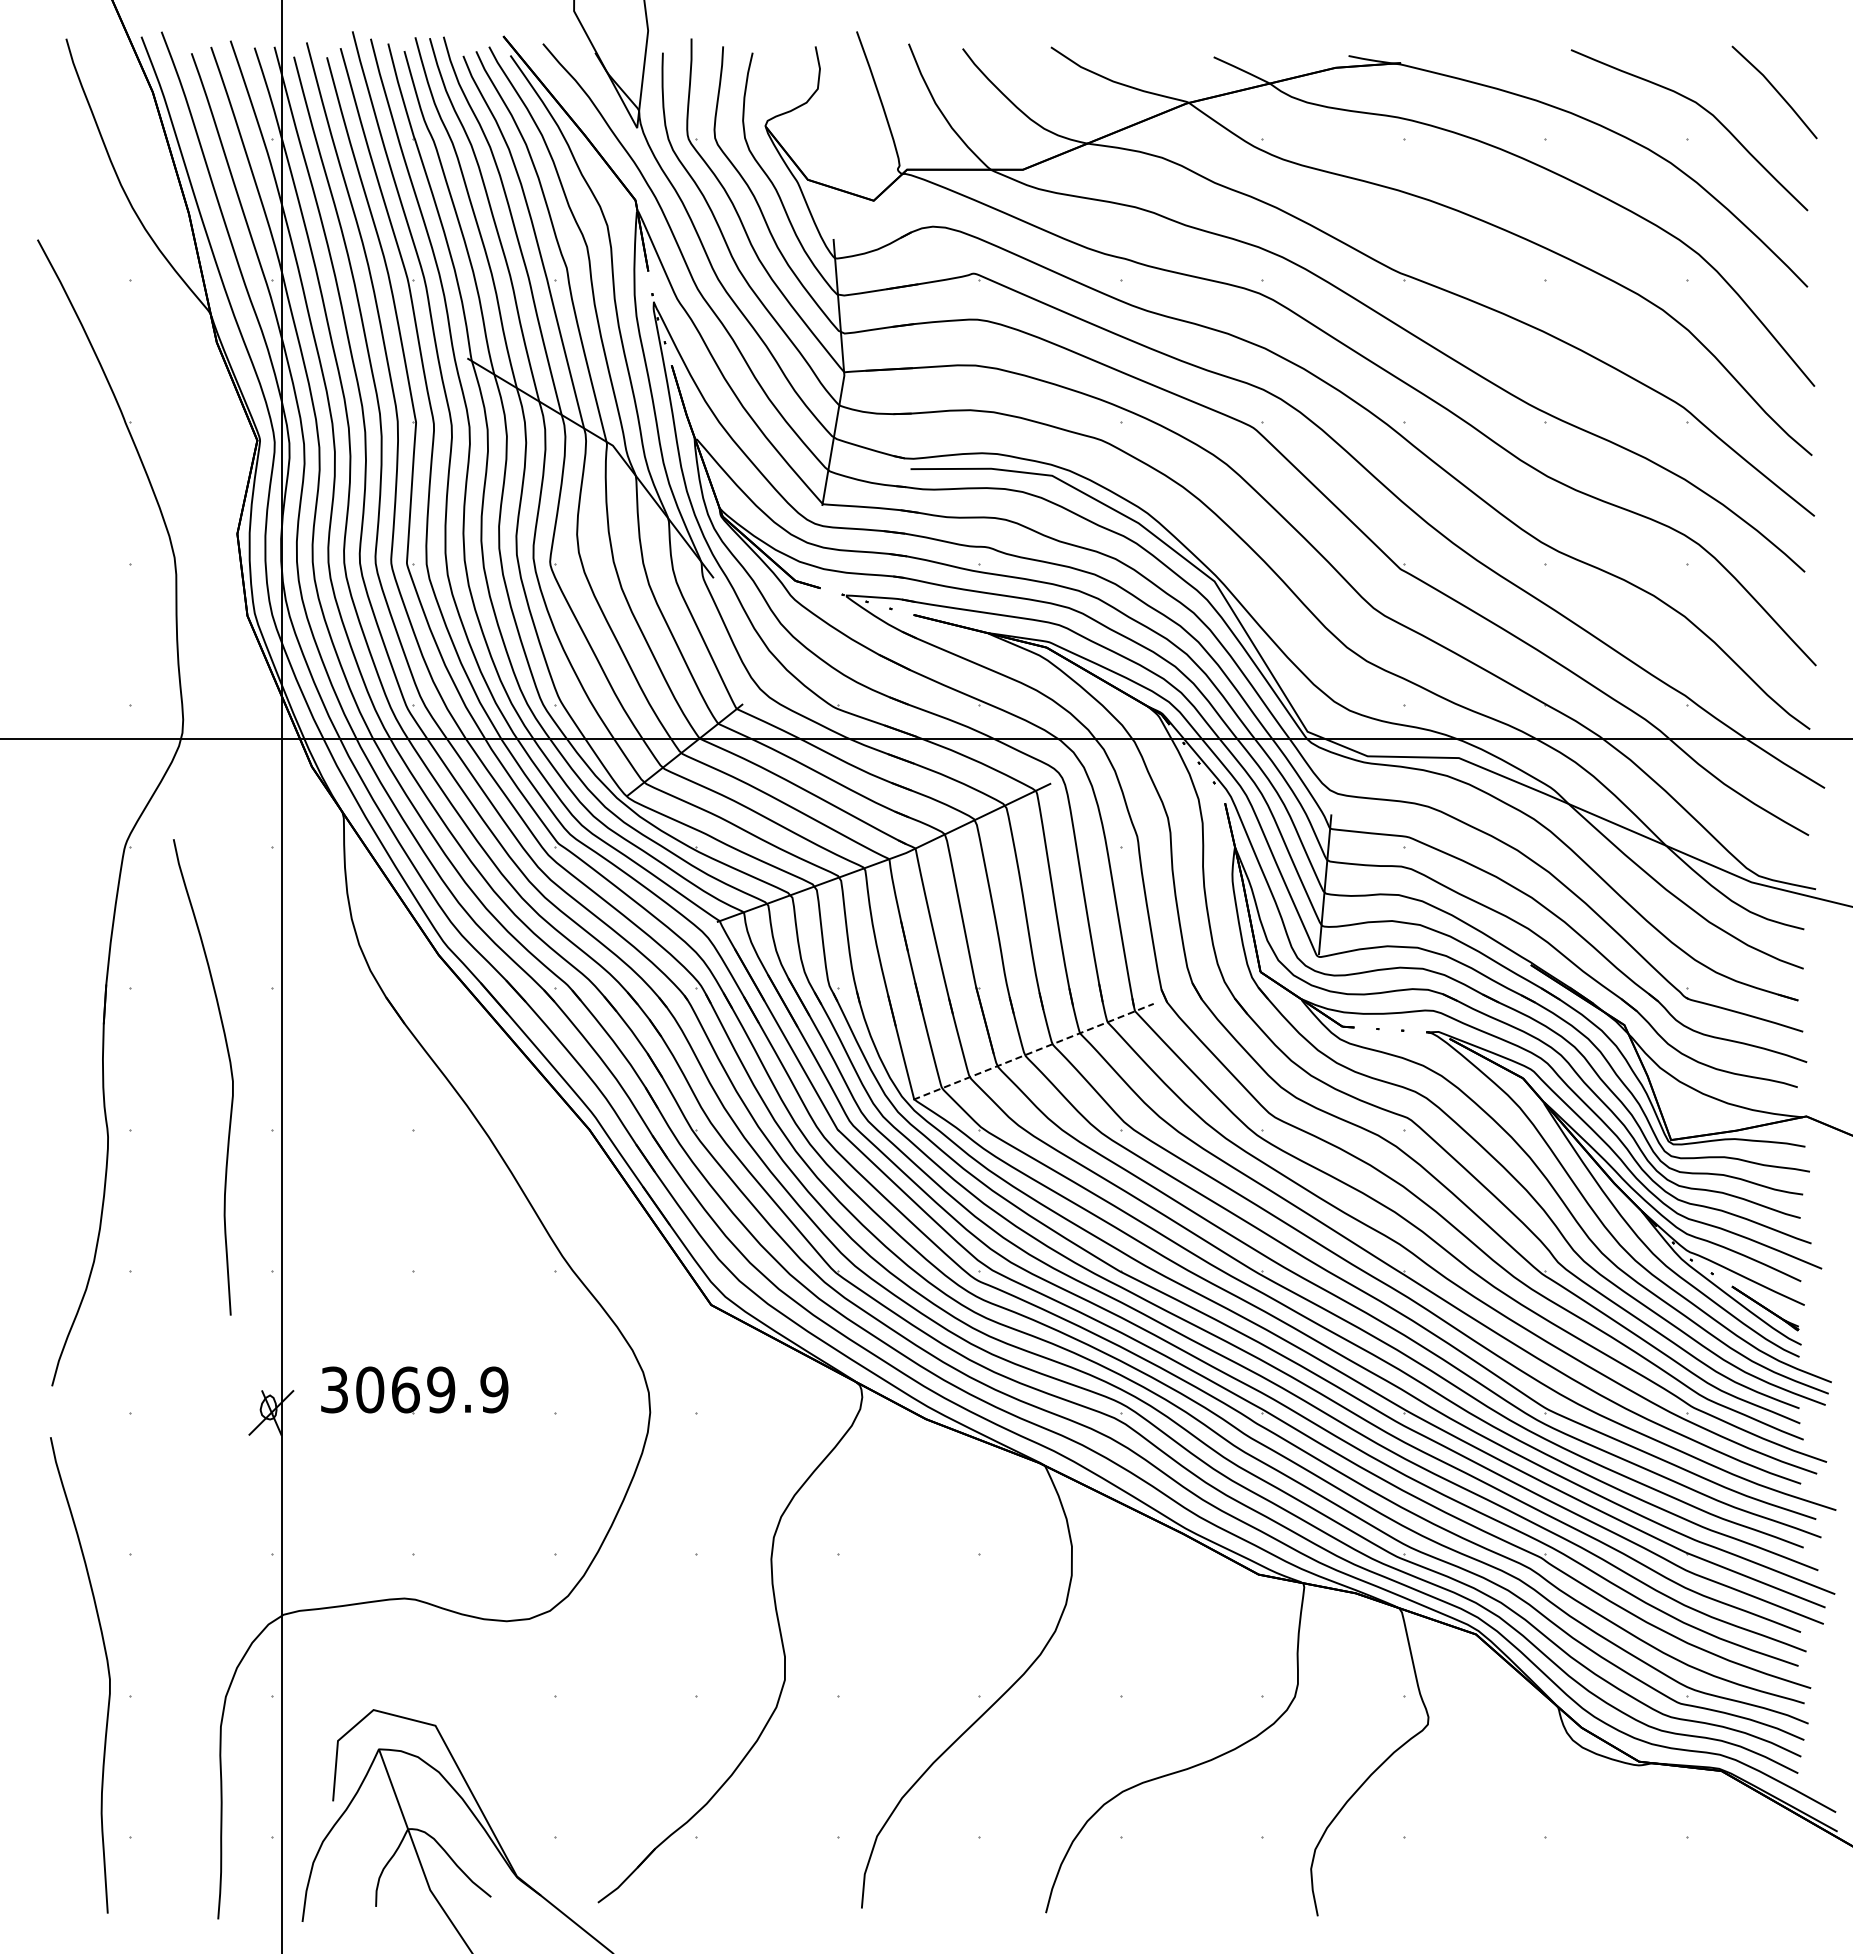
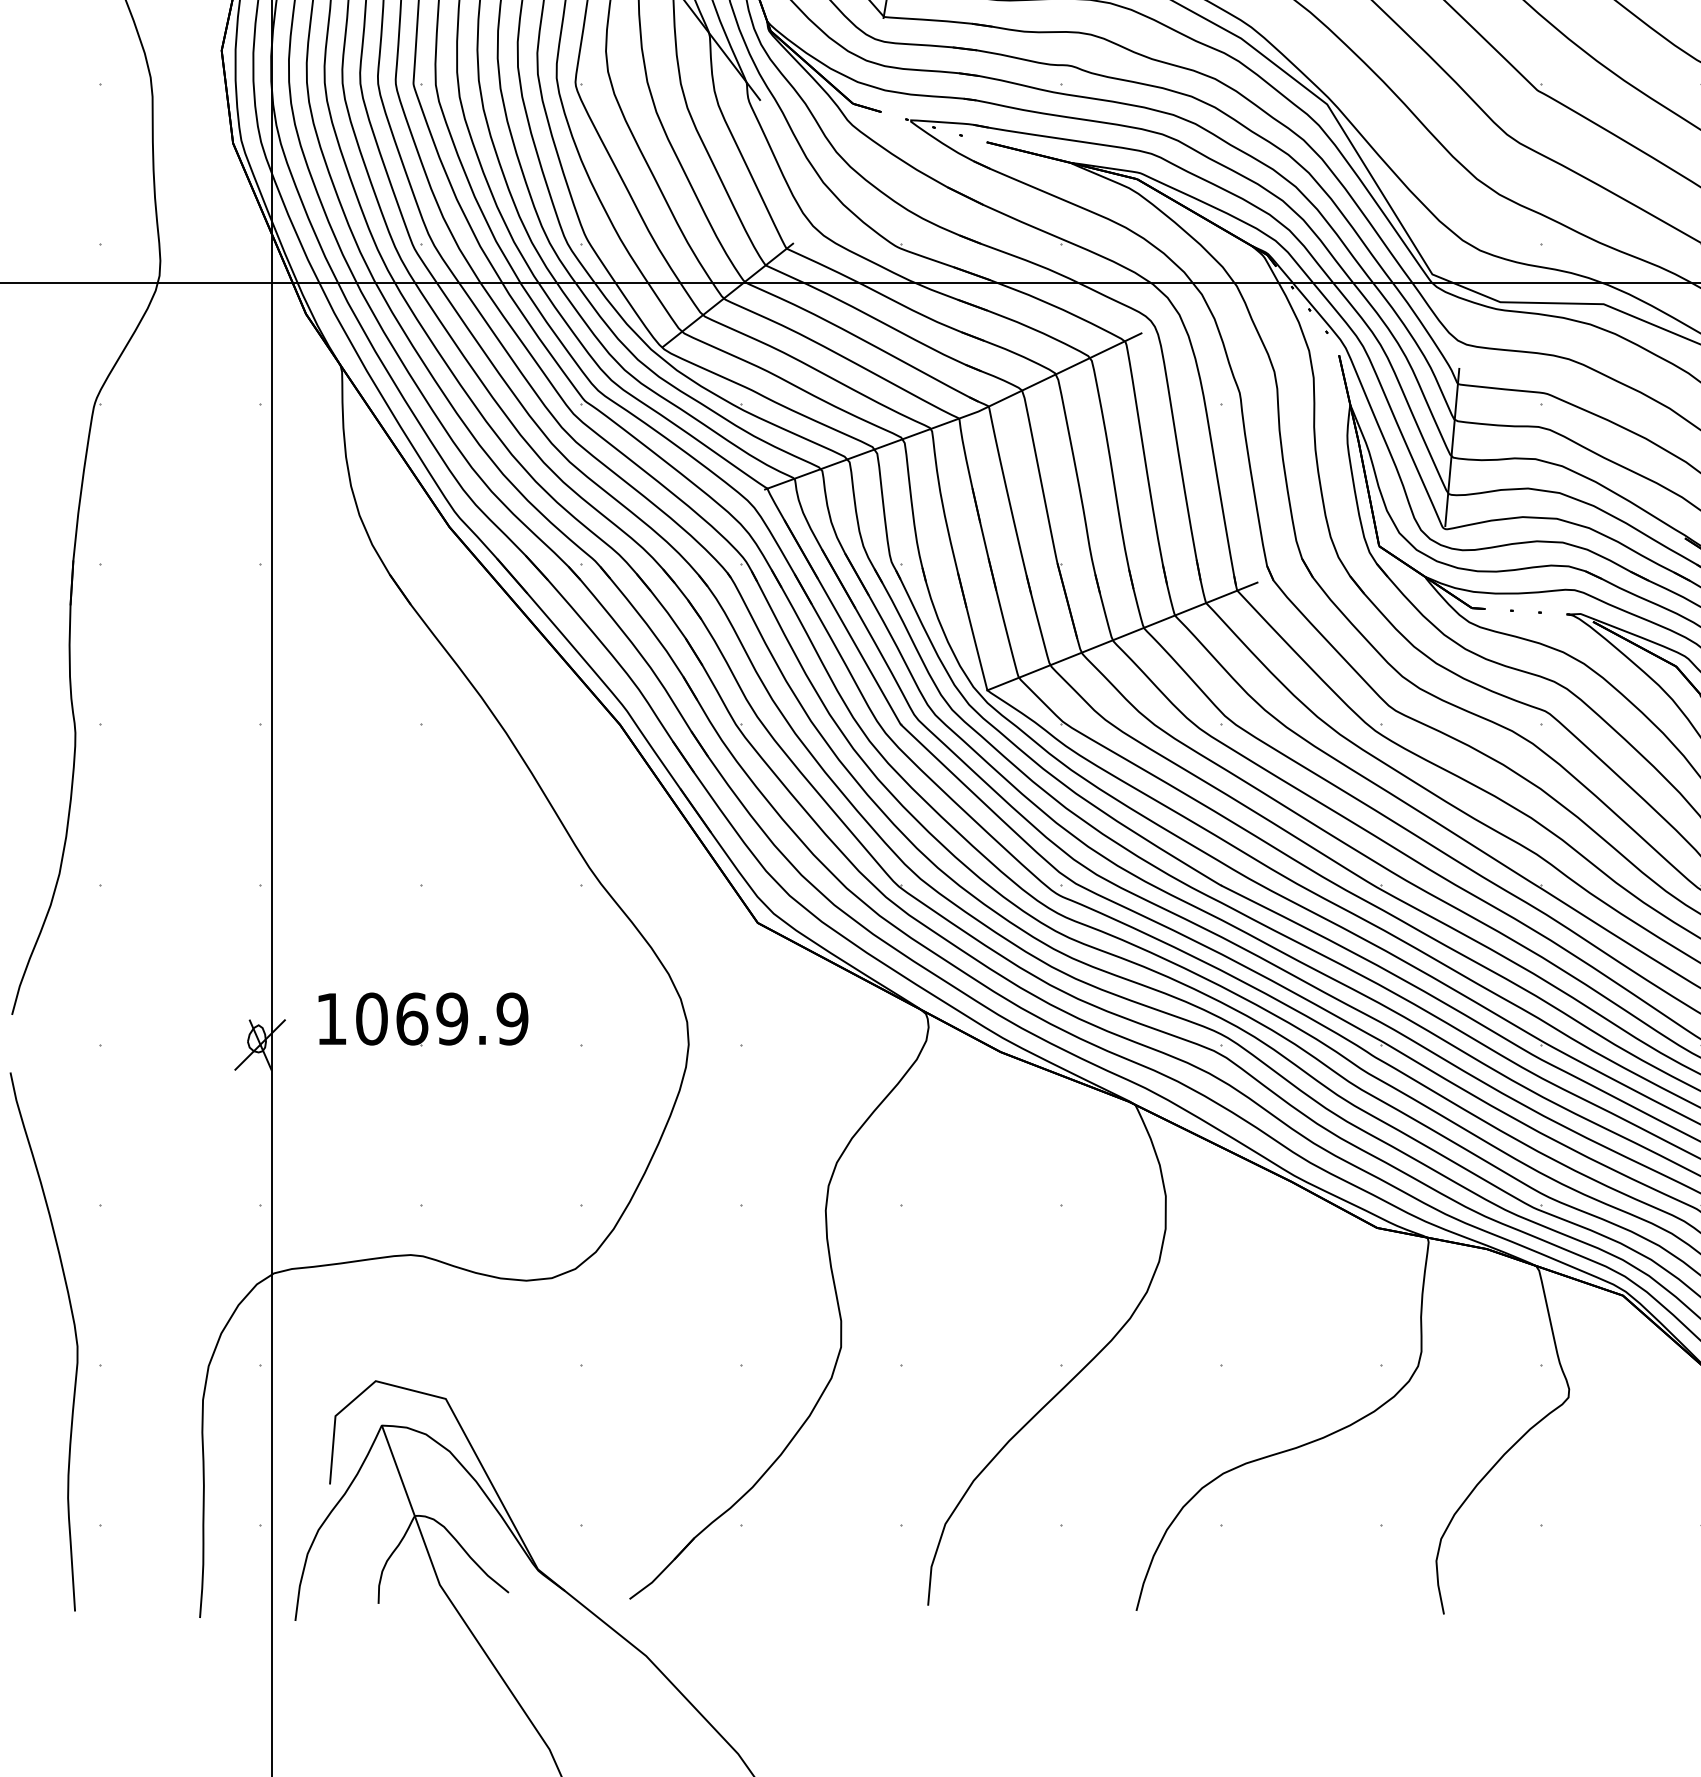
line: (1034, 1051) -> (1123, 636), dashed -> solid
curve: (230, 1072) -> (213, 659), removed
text: (334, 1389) -> (331, 1018), 3069.9 -> 1069.9

